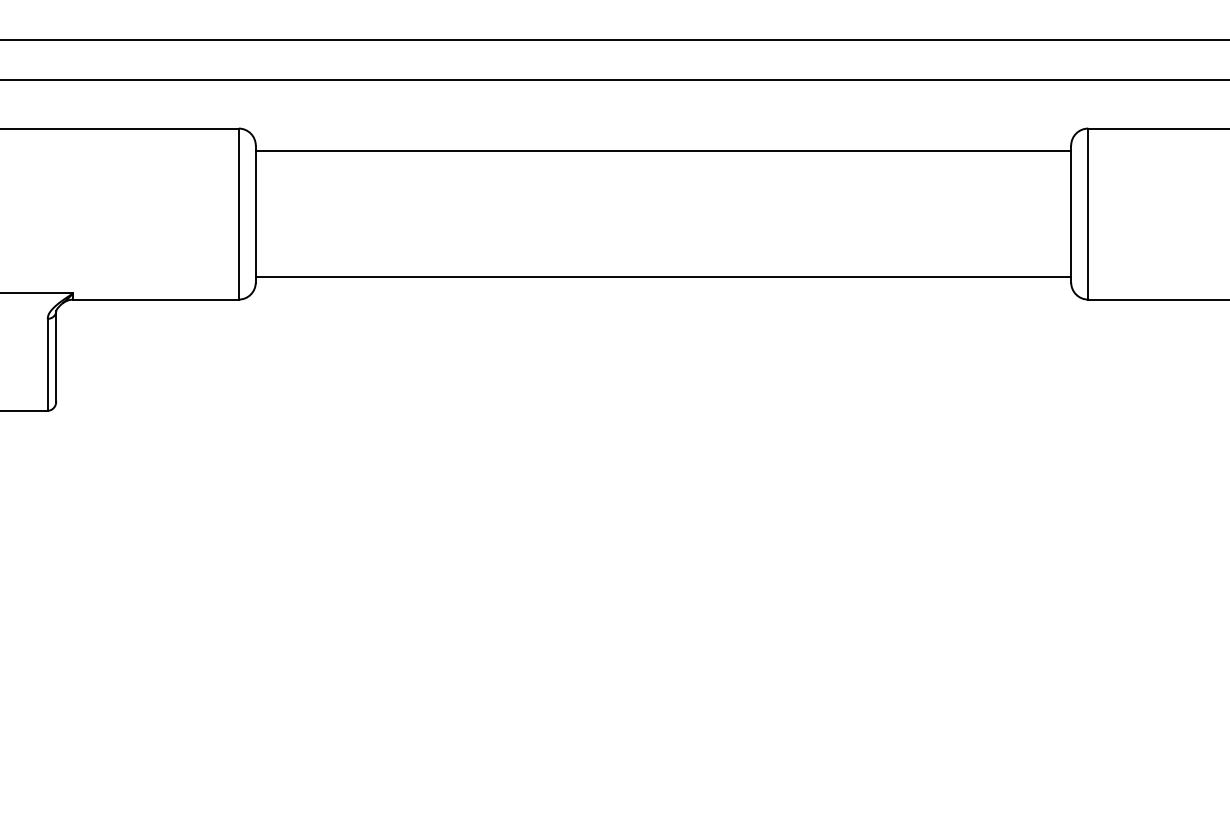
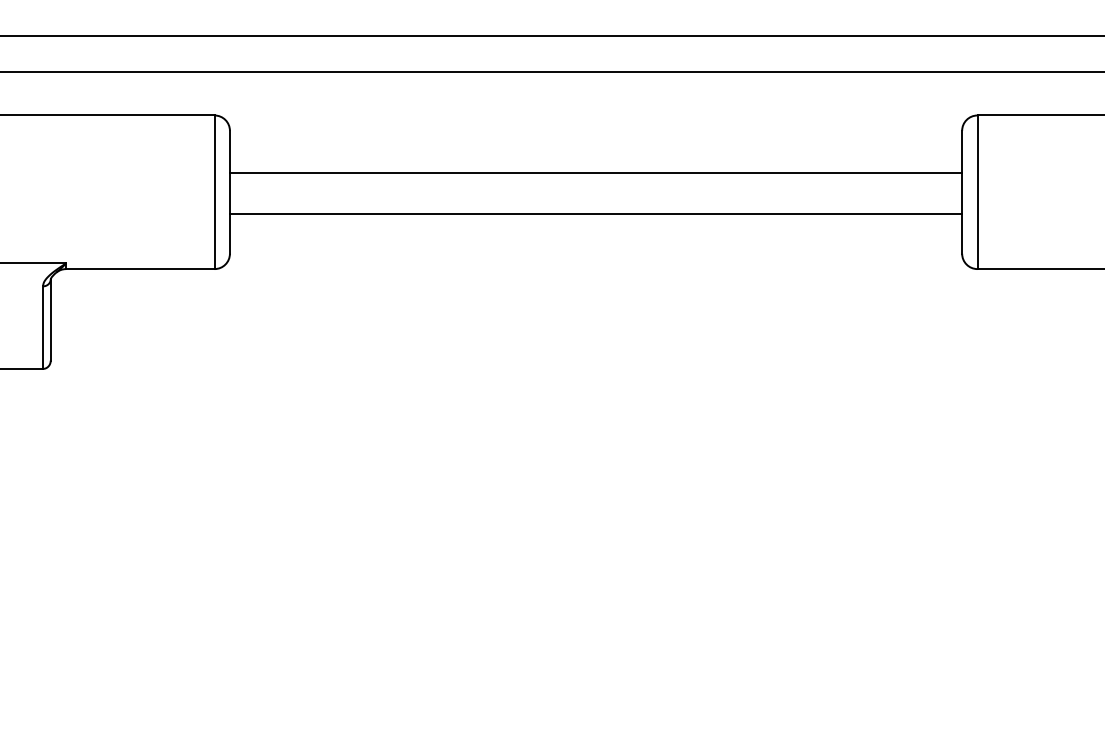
line: (663, 151) -> (596, 172), moved
line: (663, 276) -> (596, 213), moved

